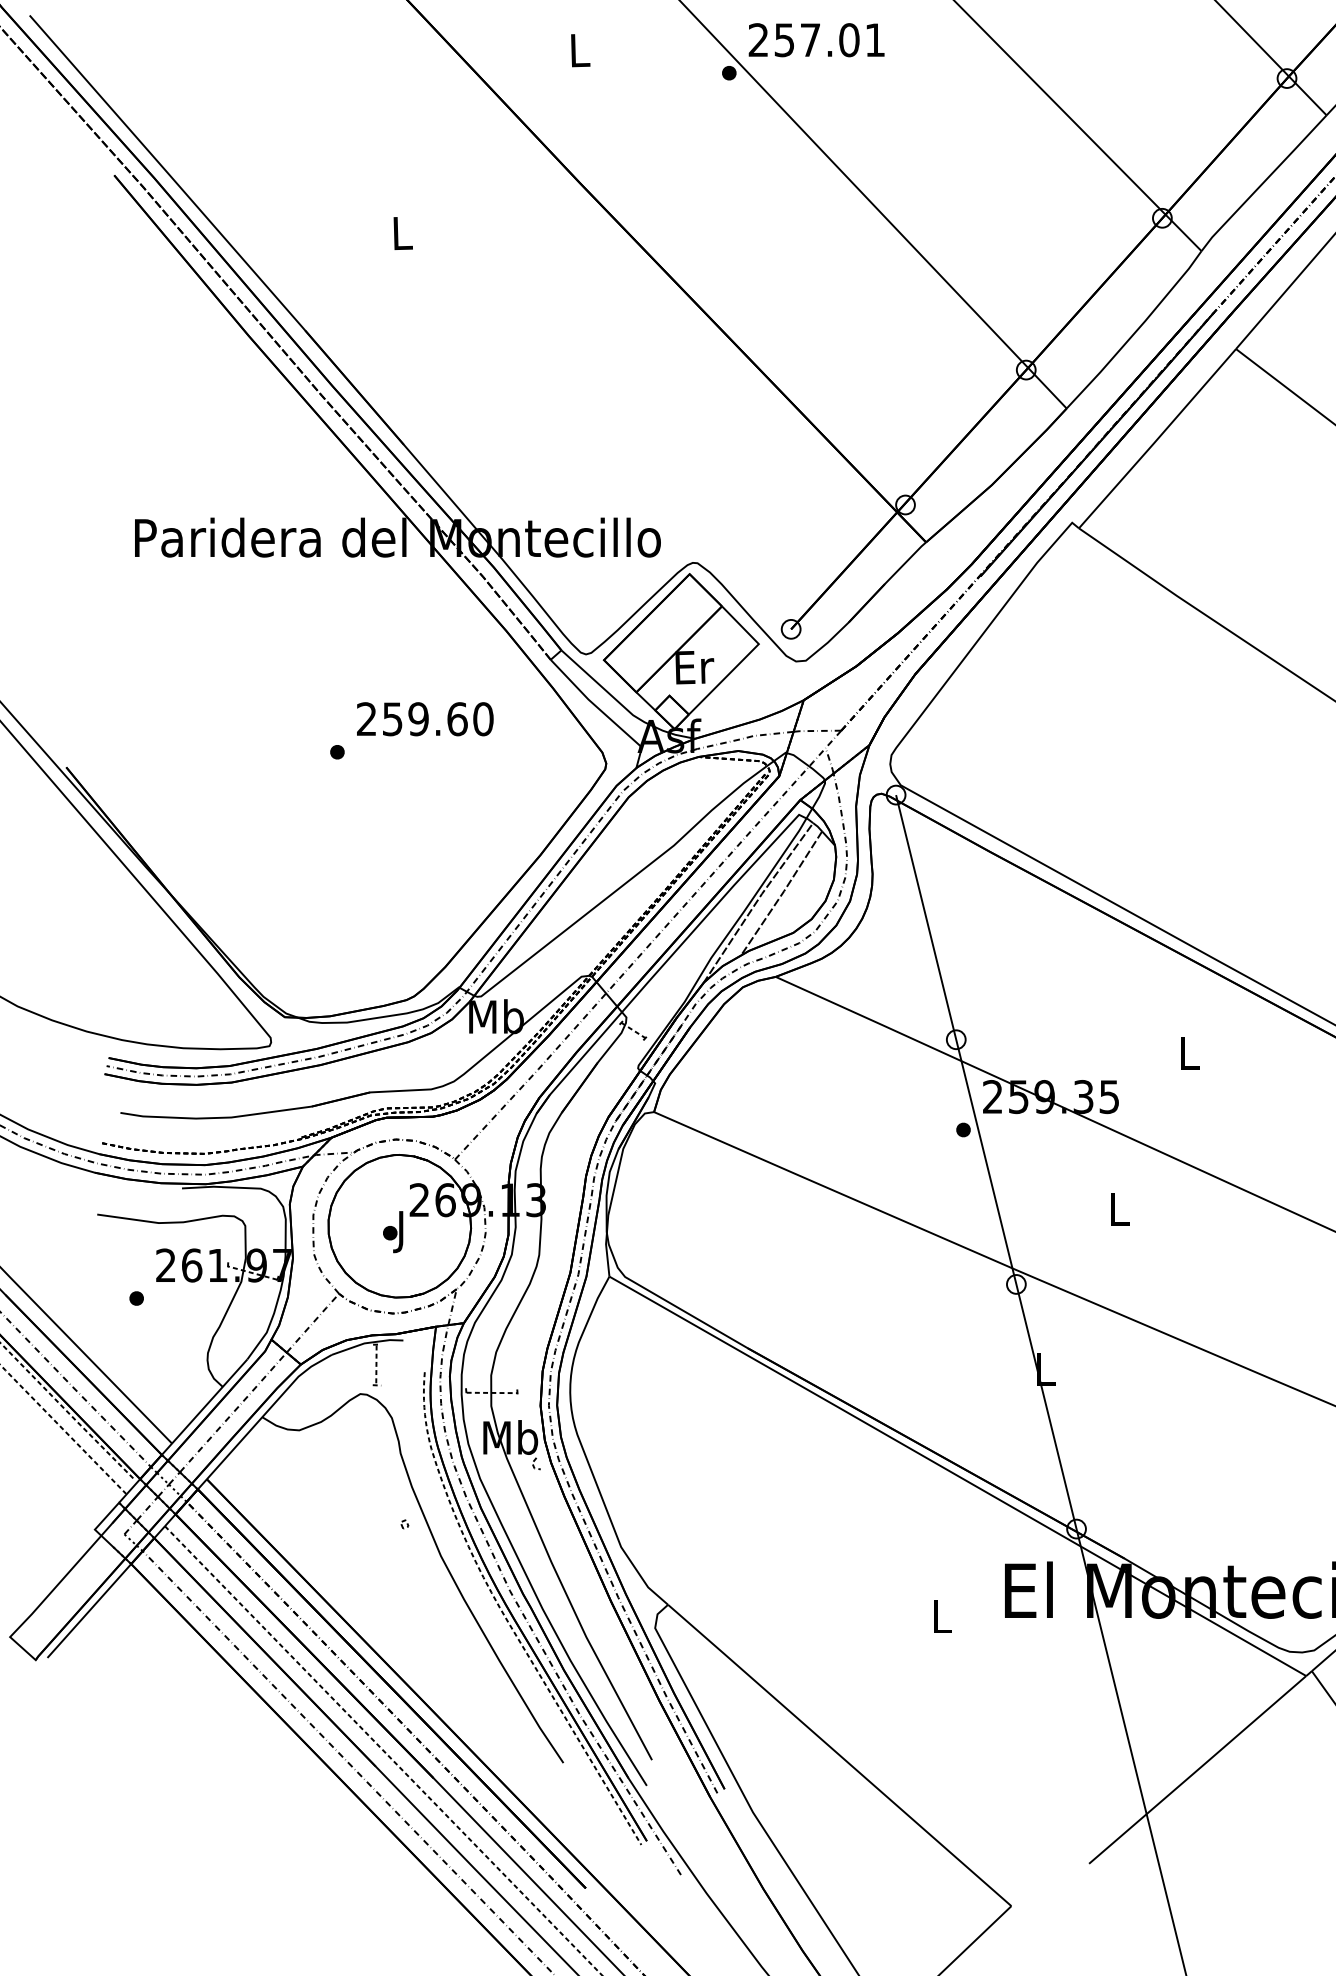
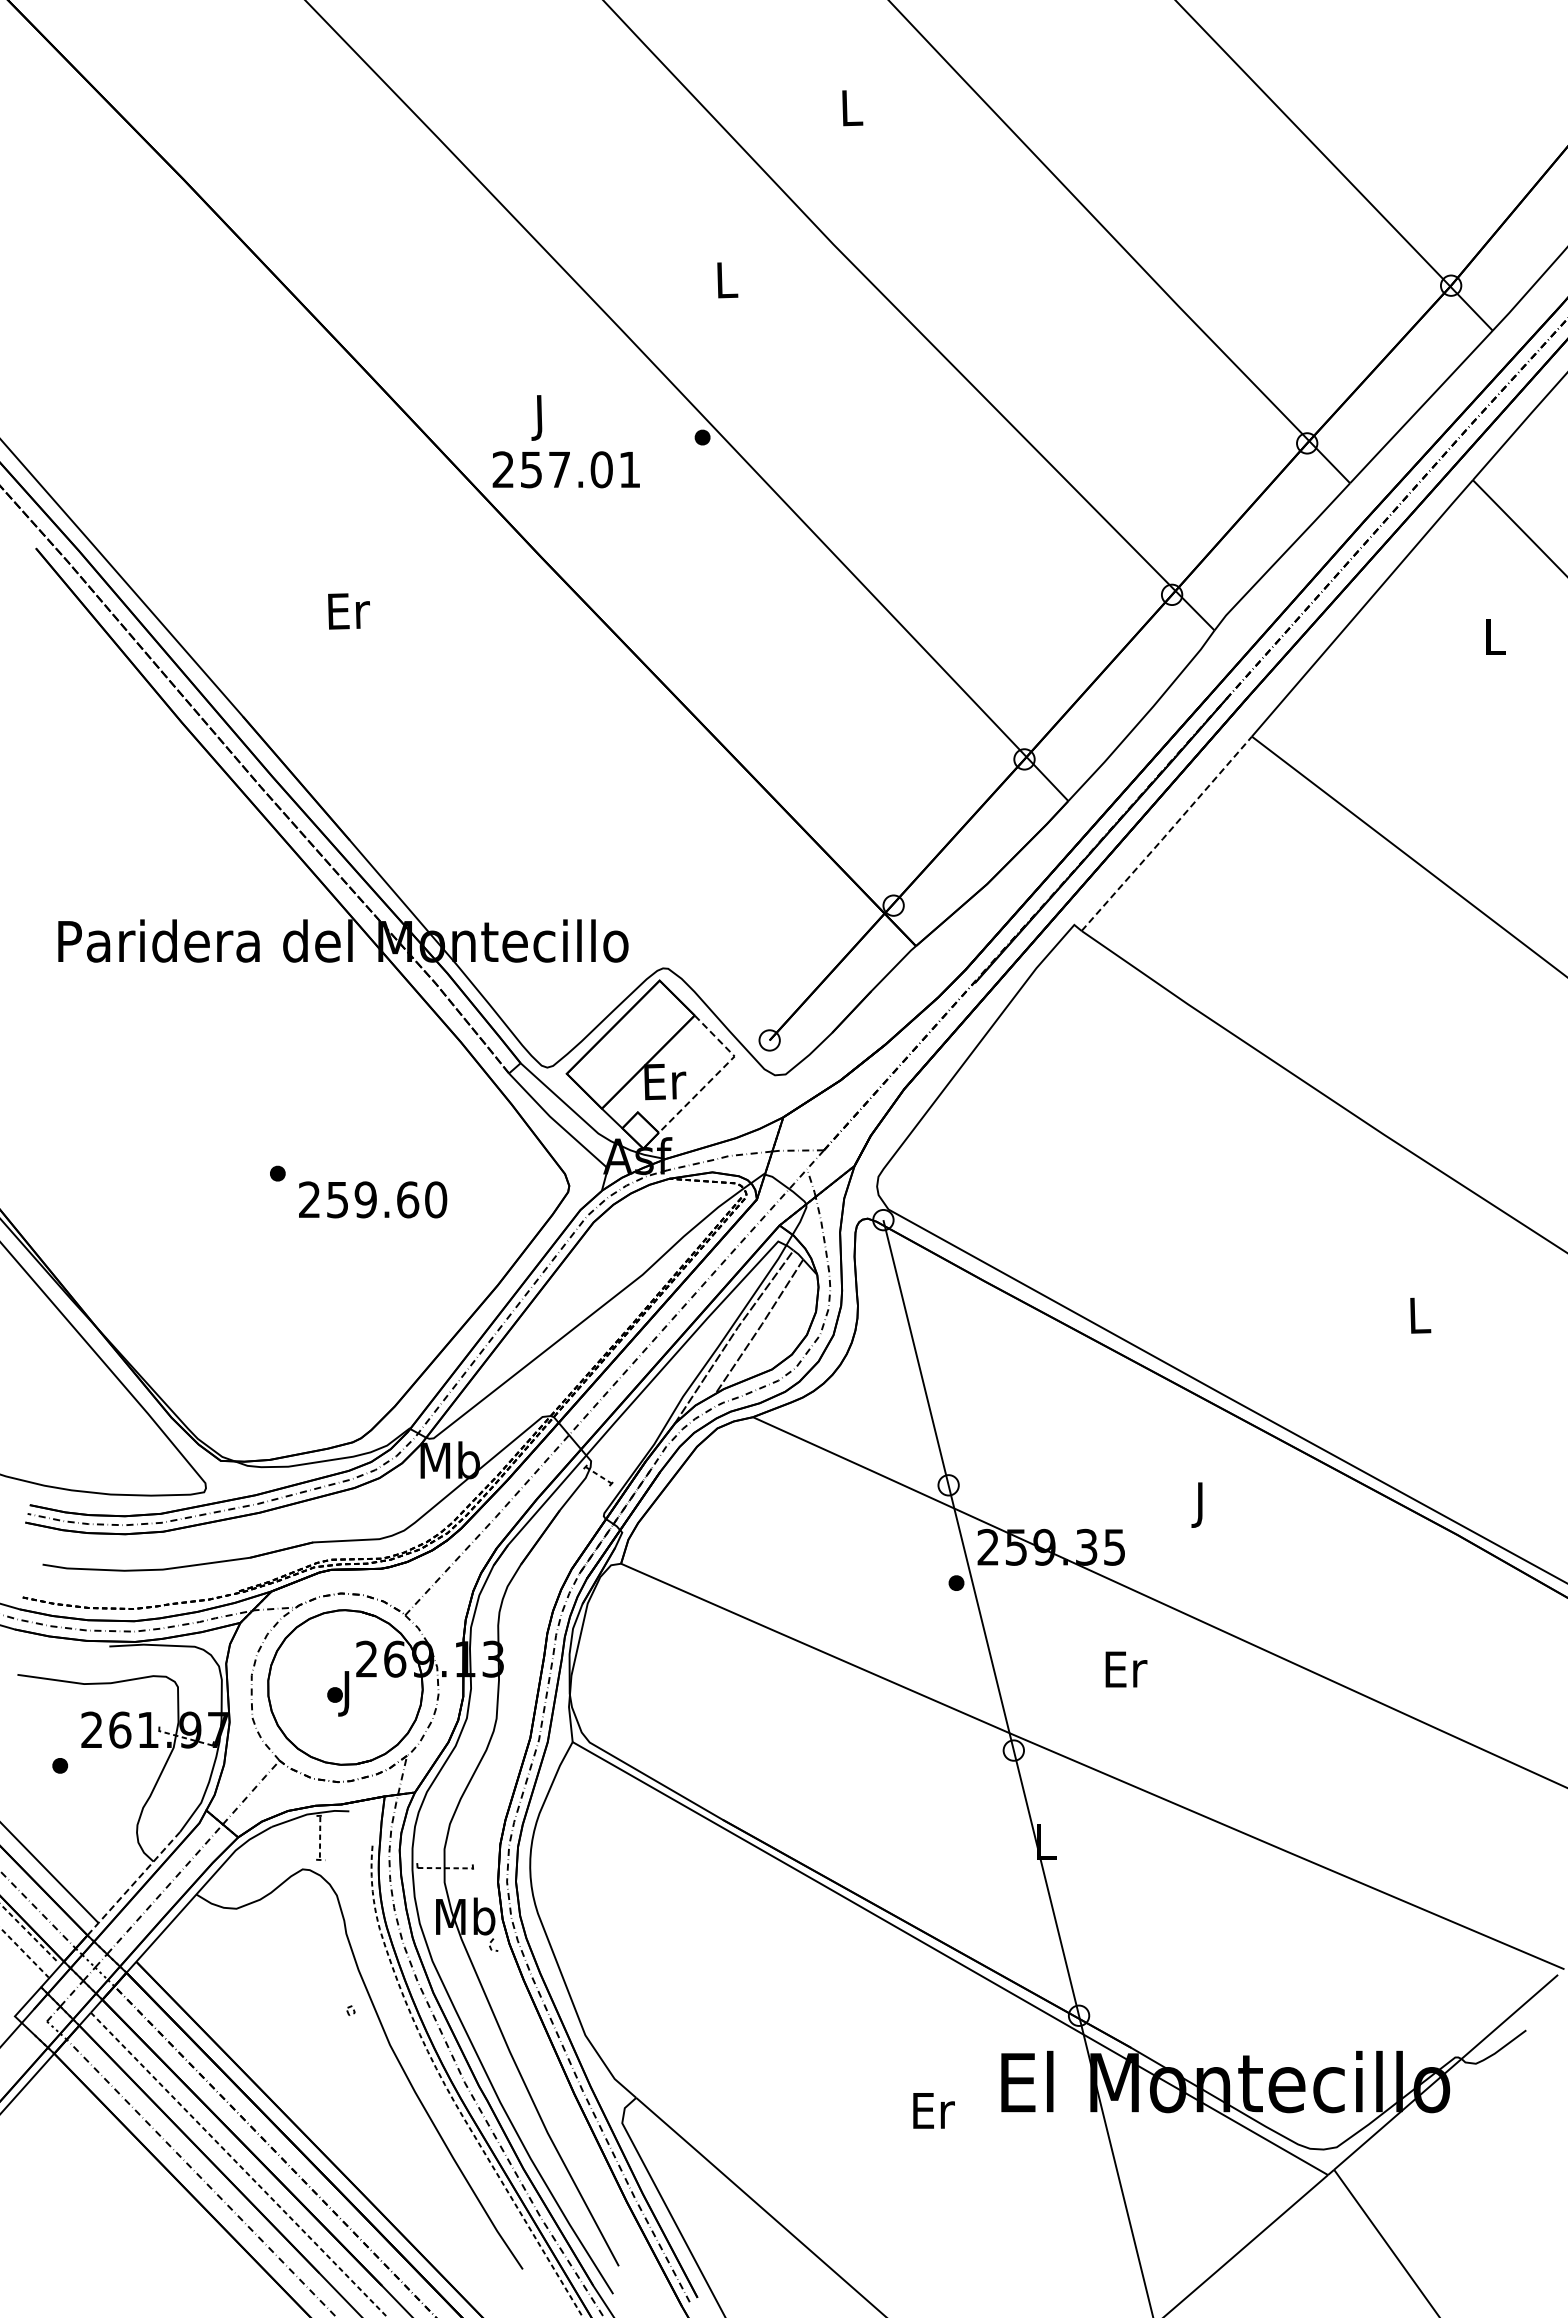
text: (815, 39) -> (565, 469), moved
text: (580, 54) -> (541, 417), L -> J
text: (402, 233) -> (348, 611), L -> Er
line: (1158, 438) -> (1167, 833), solid -> dashed
line: (743, 660) -> (717, 1074), solid -> dashed
text: (425, 718) -> (373, 1199), moved
text: (1189, 1057) -> (1201, 1504), L -> J
text: (1120, 1209) -> (1126, 1669), L -> Er
line: (204, 1407) -> (133, 1883), solid -> dashed
text: (942, 1616) -> (933, 2110), L -> Er

